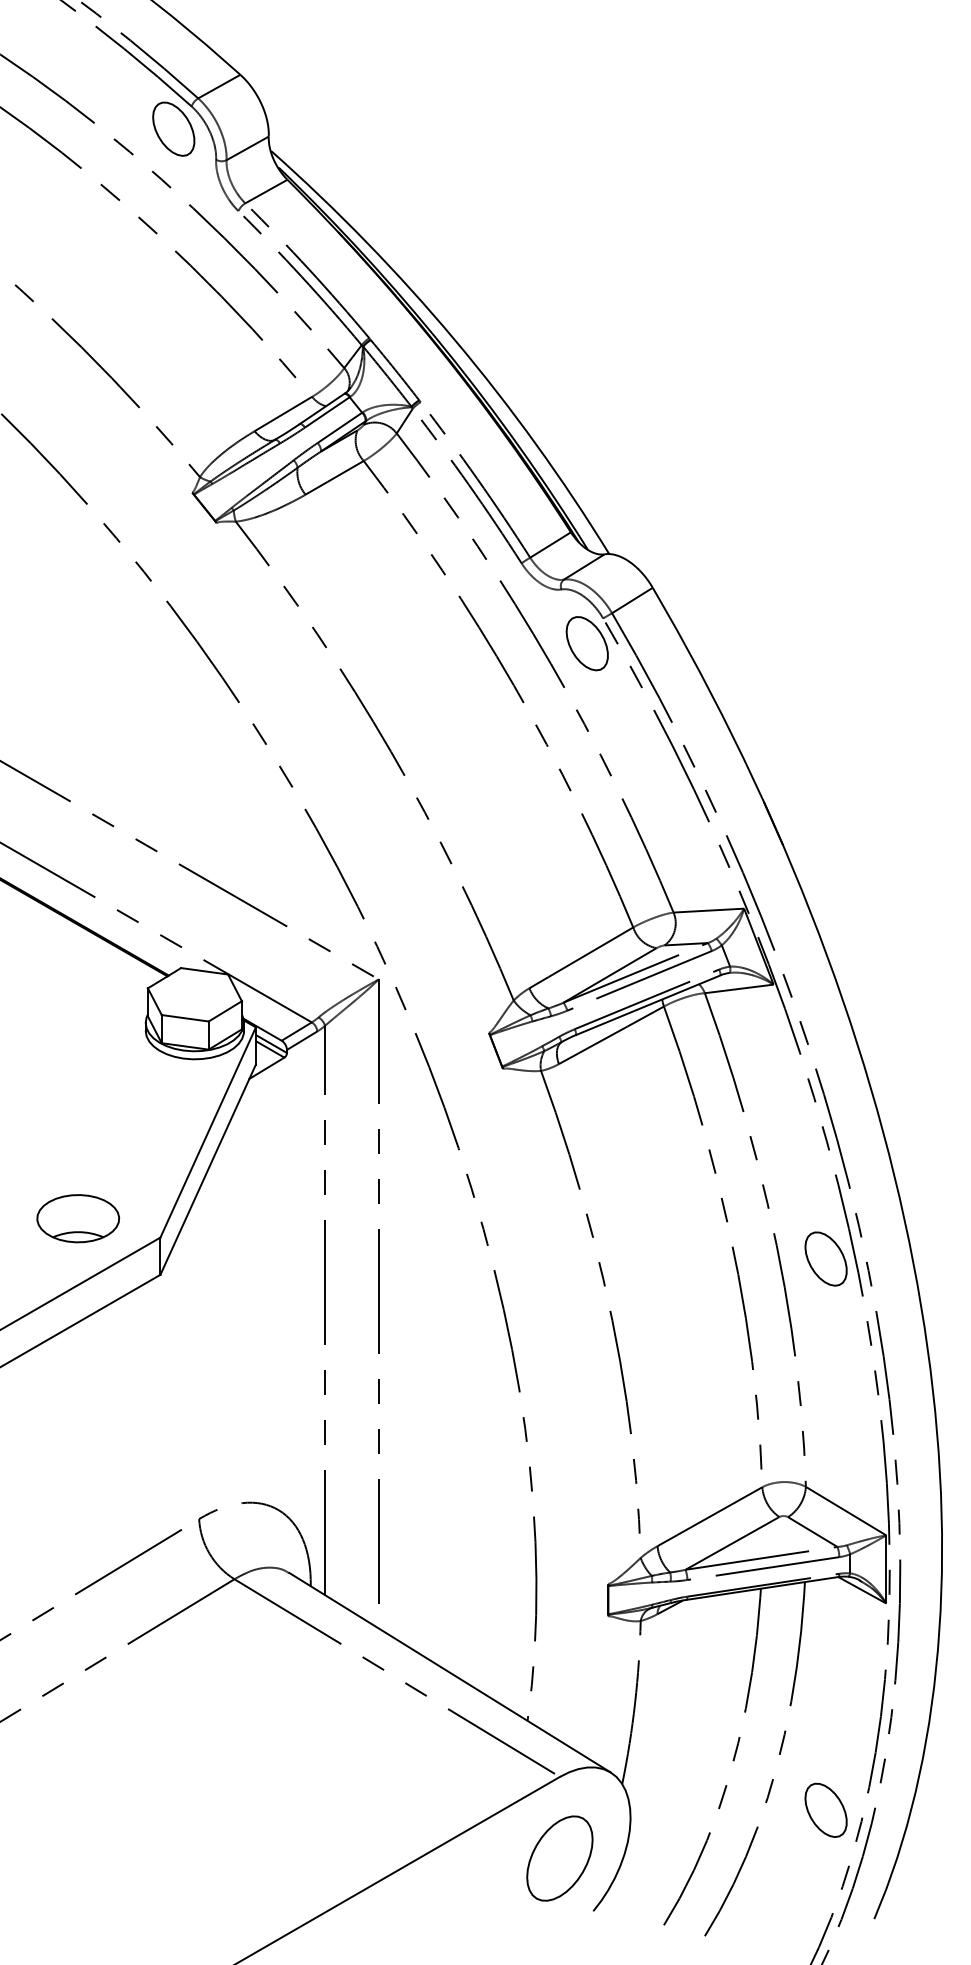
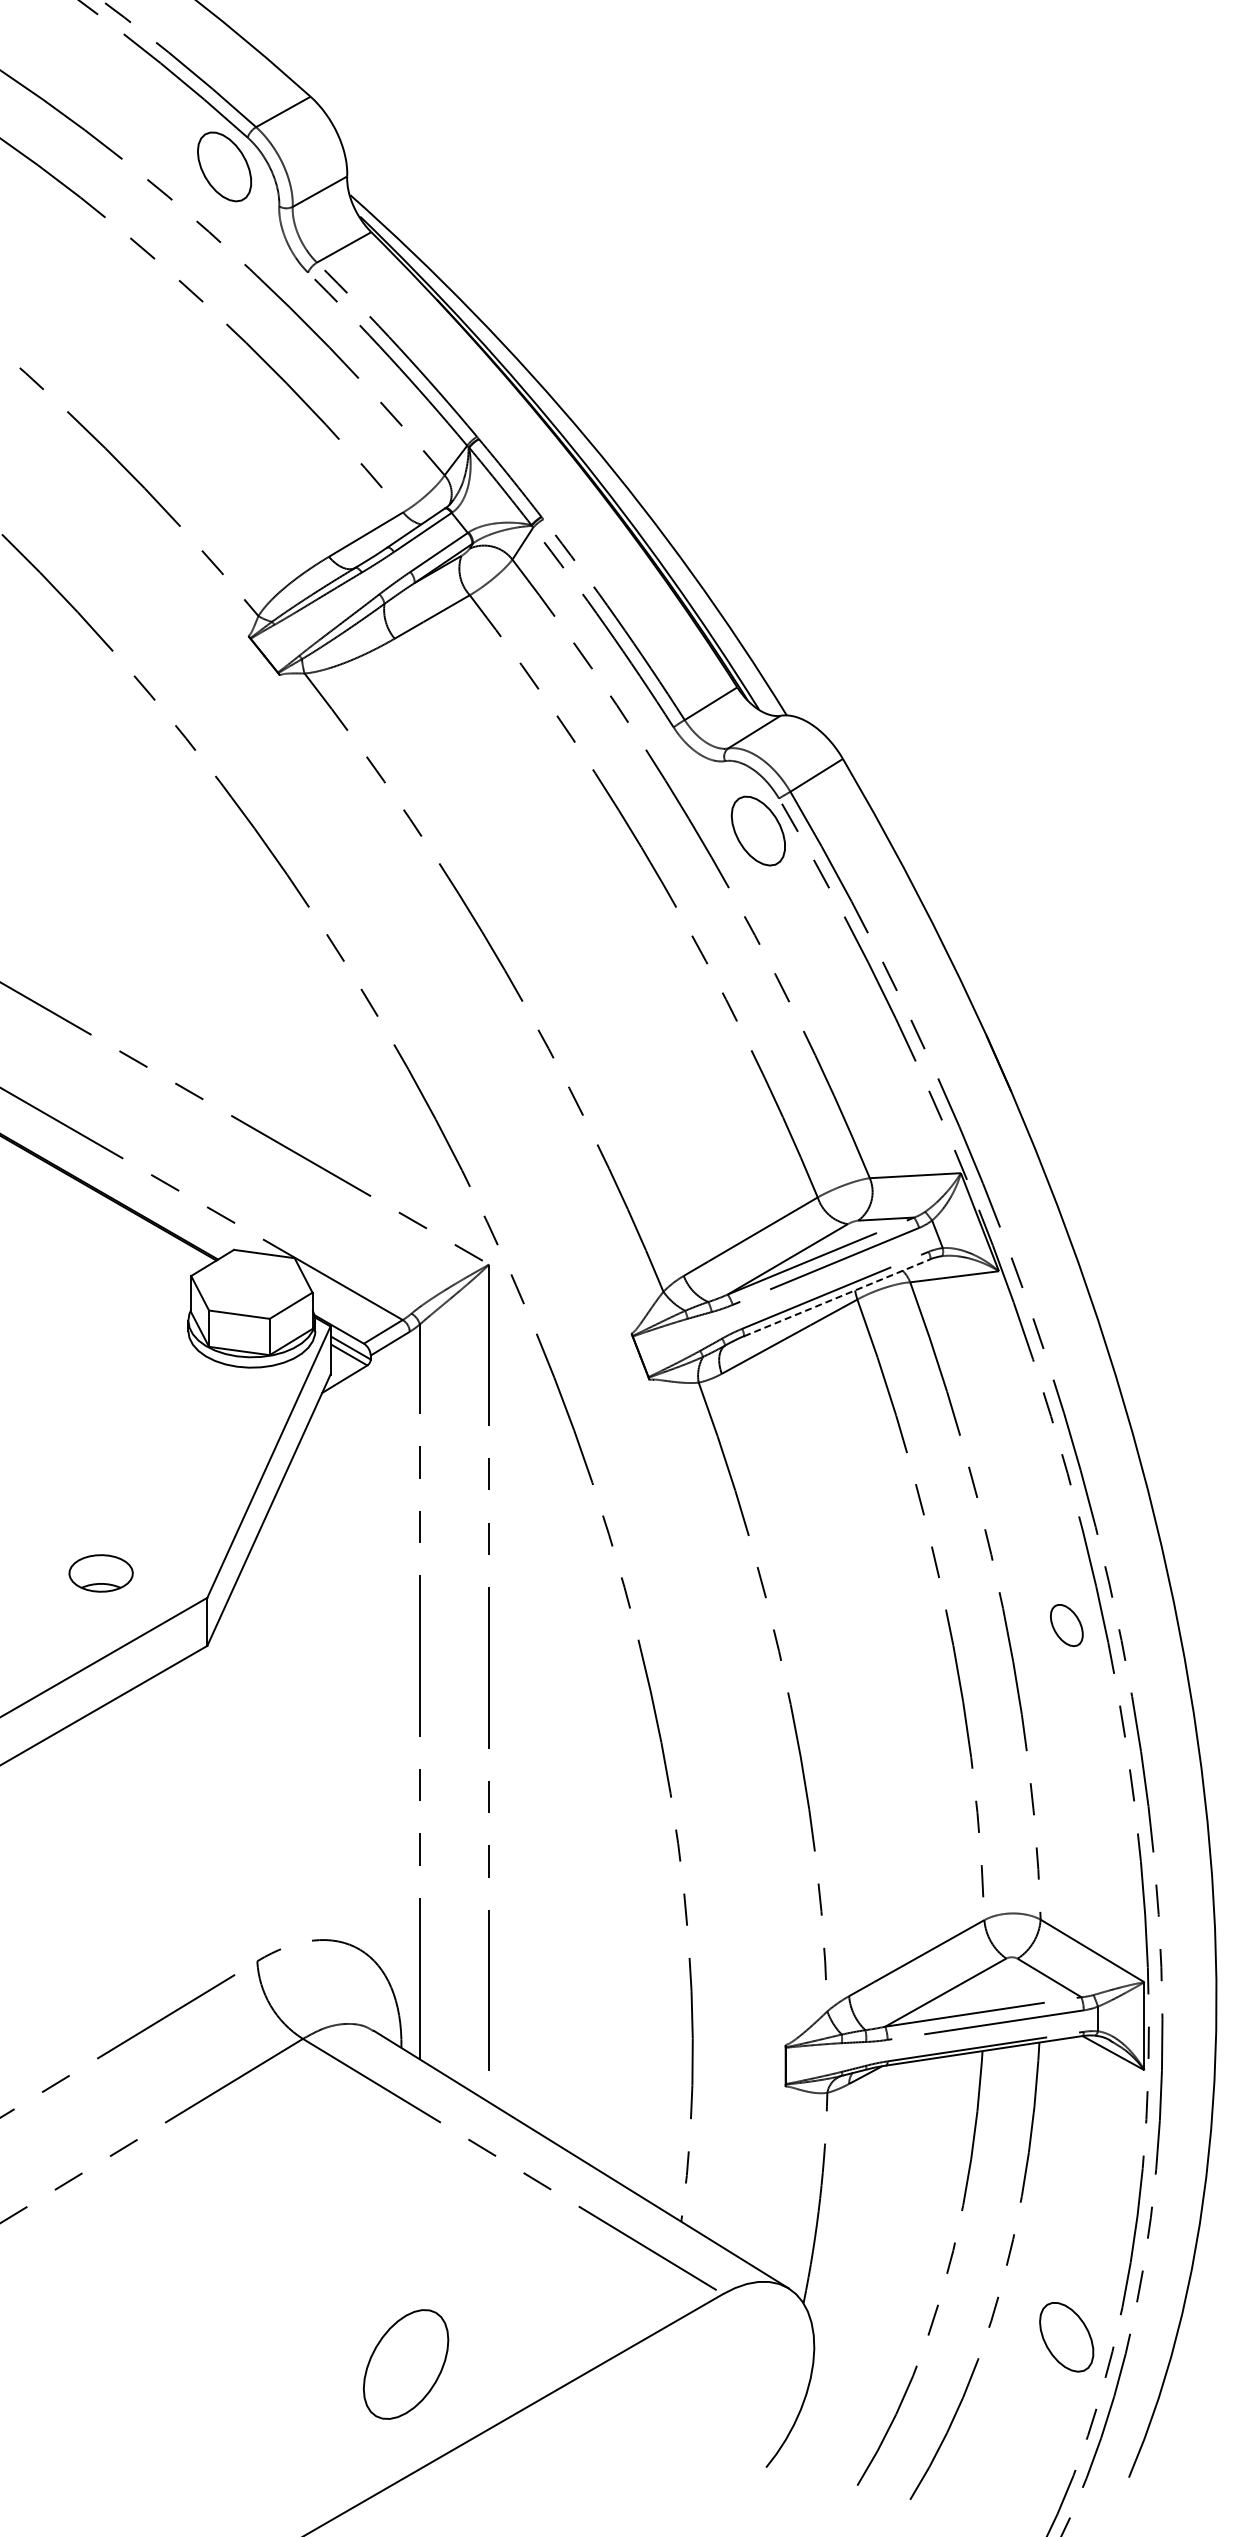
line: (648, 1004) -> (837, 1297), solid -> dashed
part: (77, 1218) -> (100, 1573), size x0.6
part: (825, 1259) -> (1066, 1625), size x0.6
part: (560, 1858) -> (406, 2364), moved

